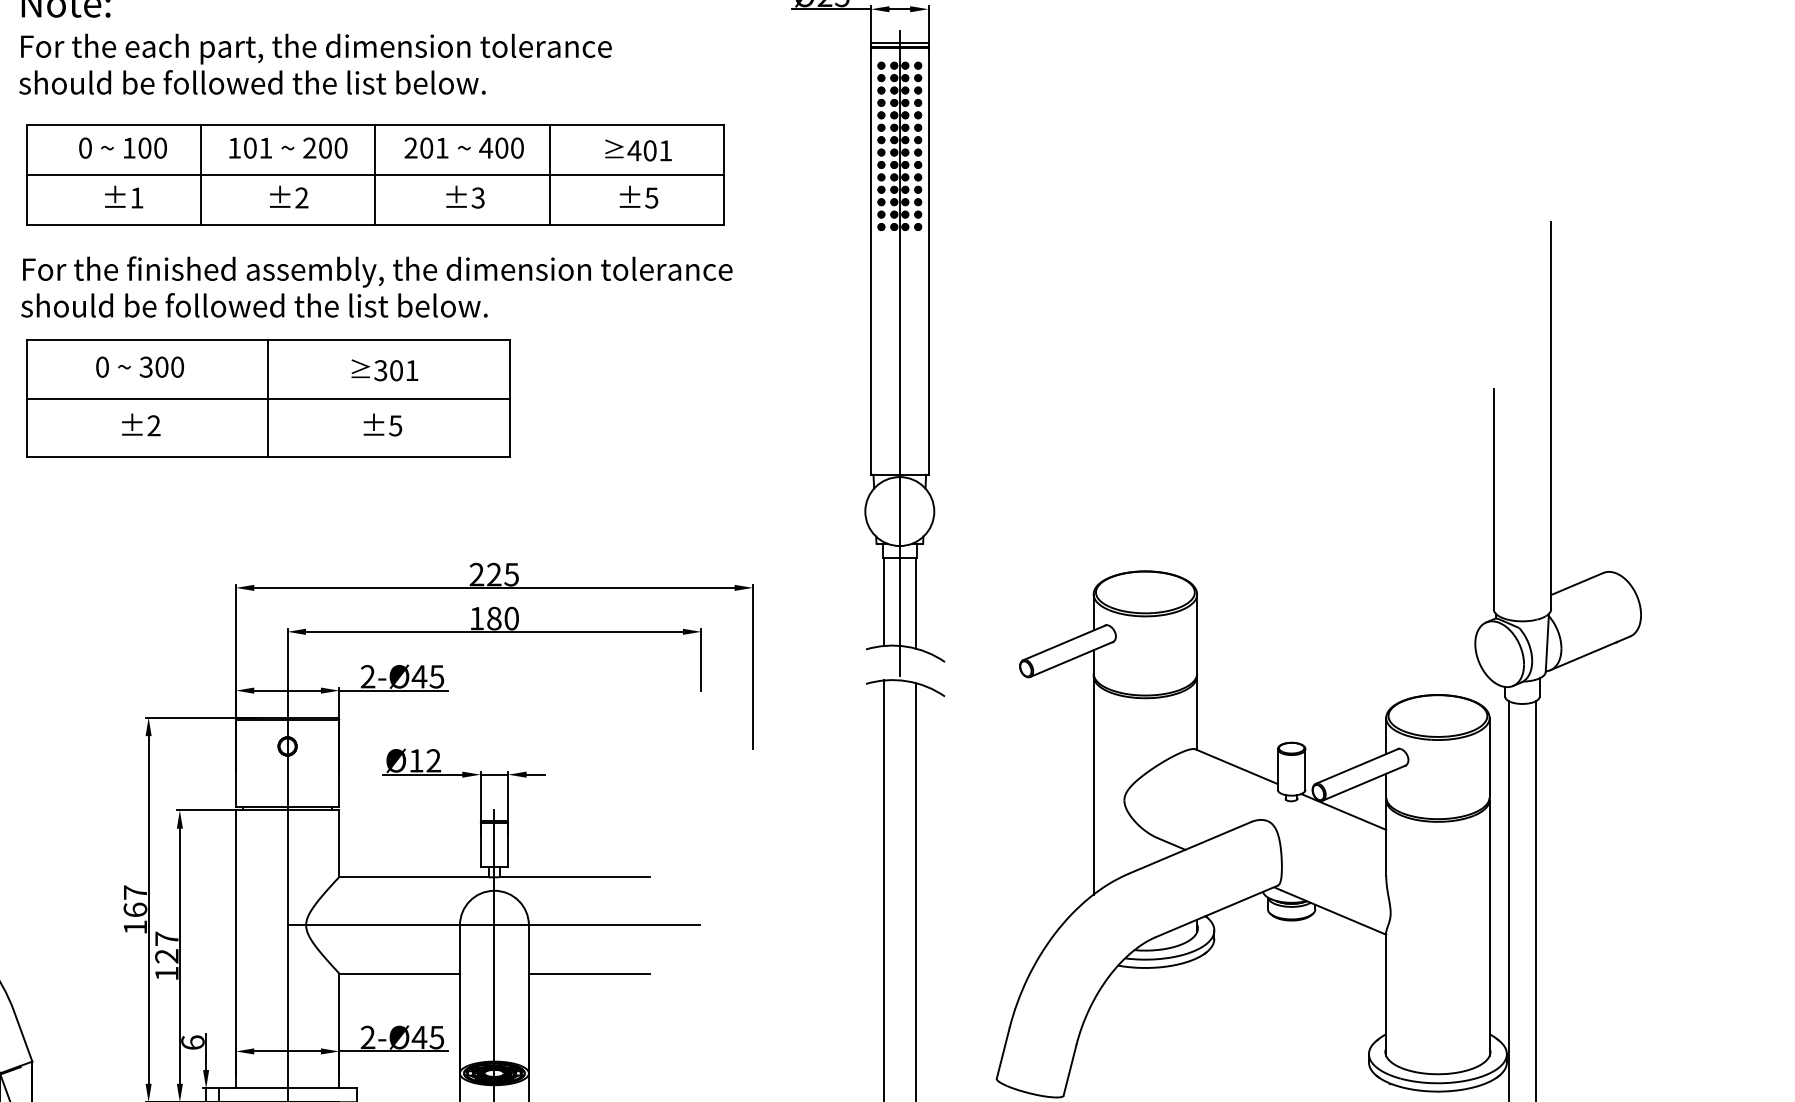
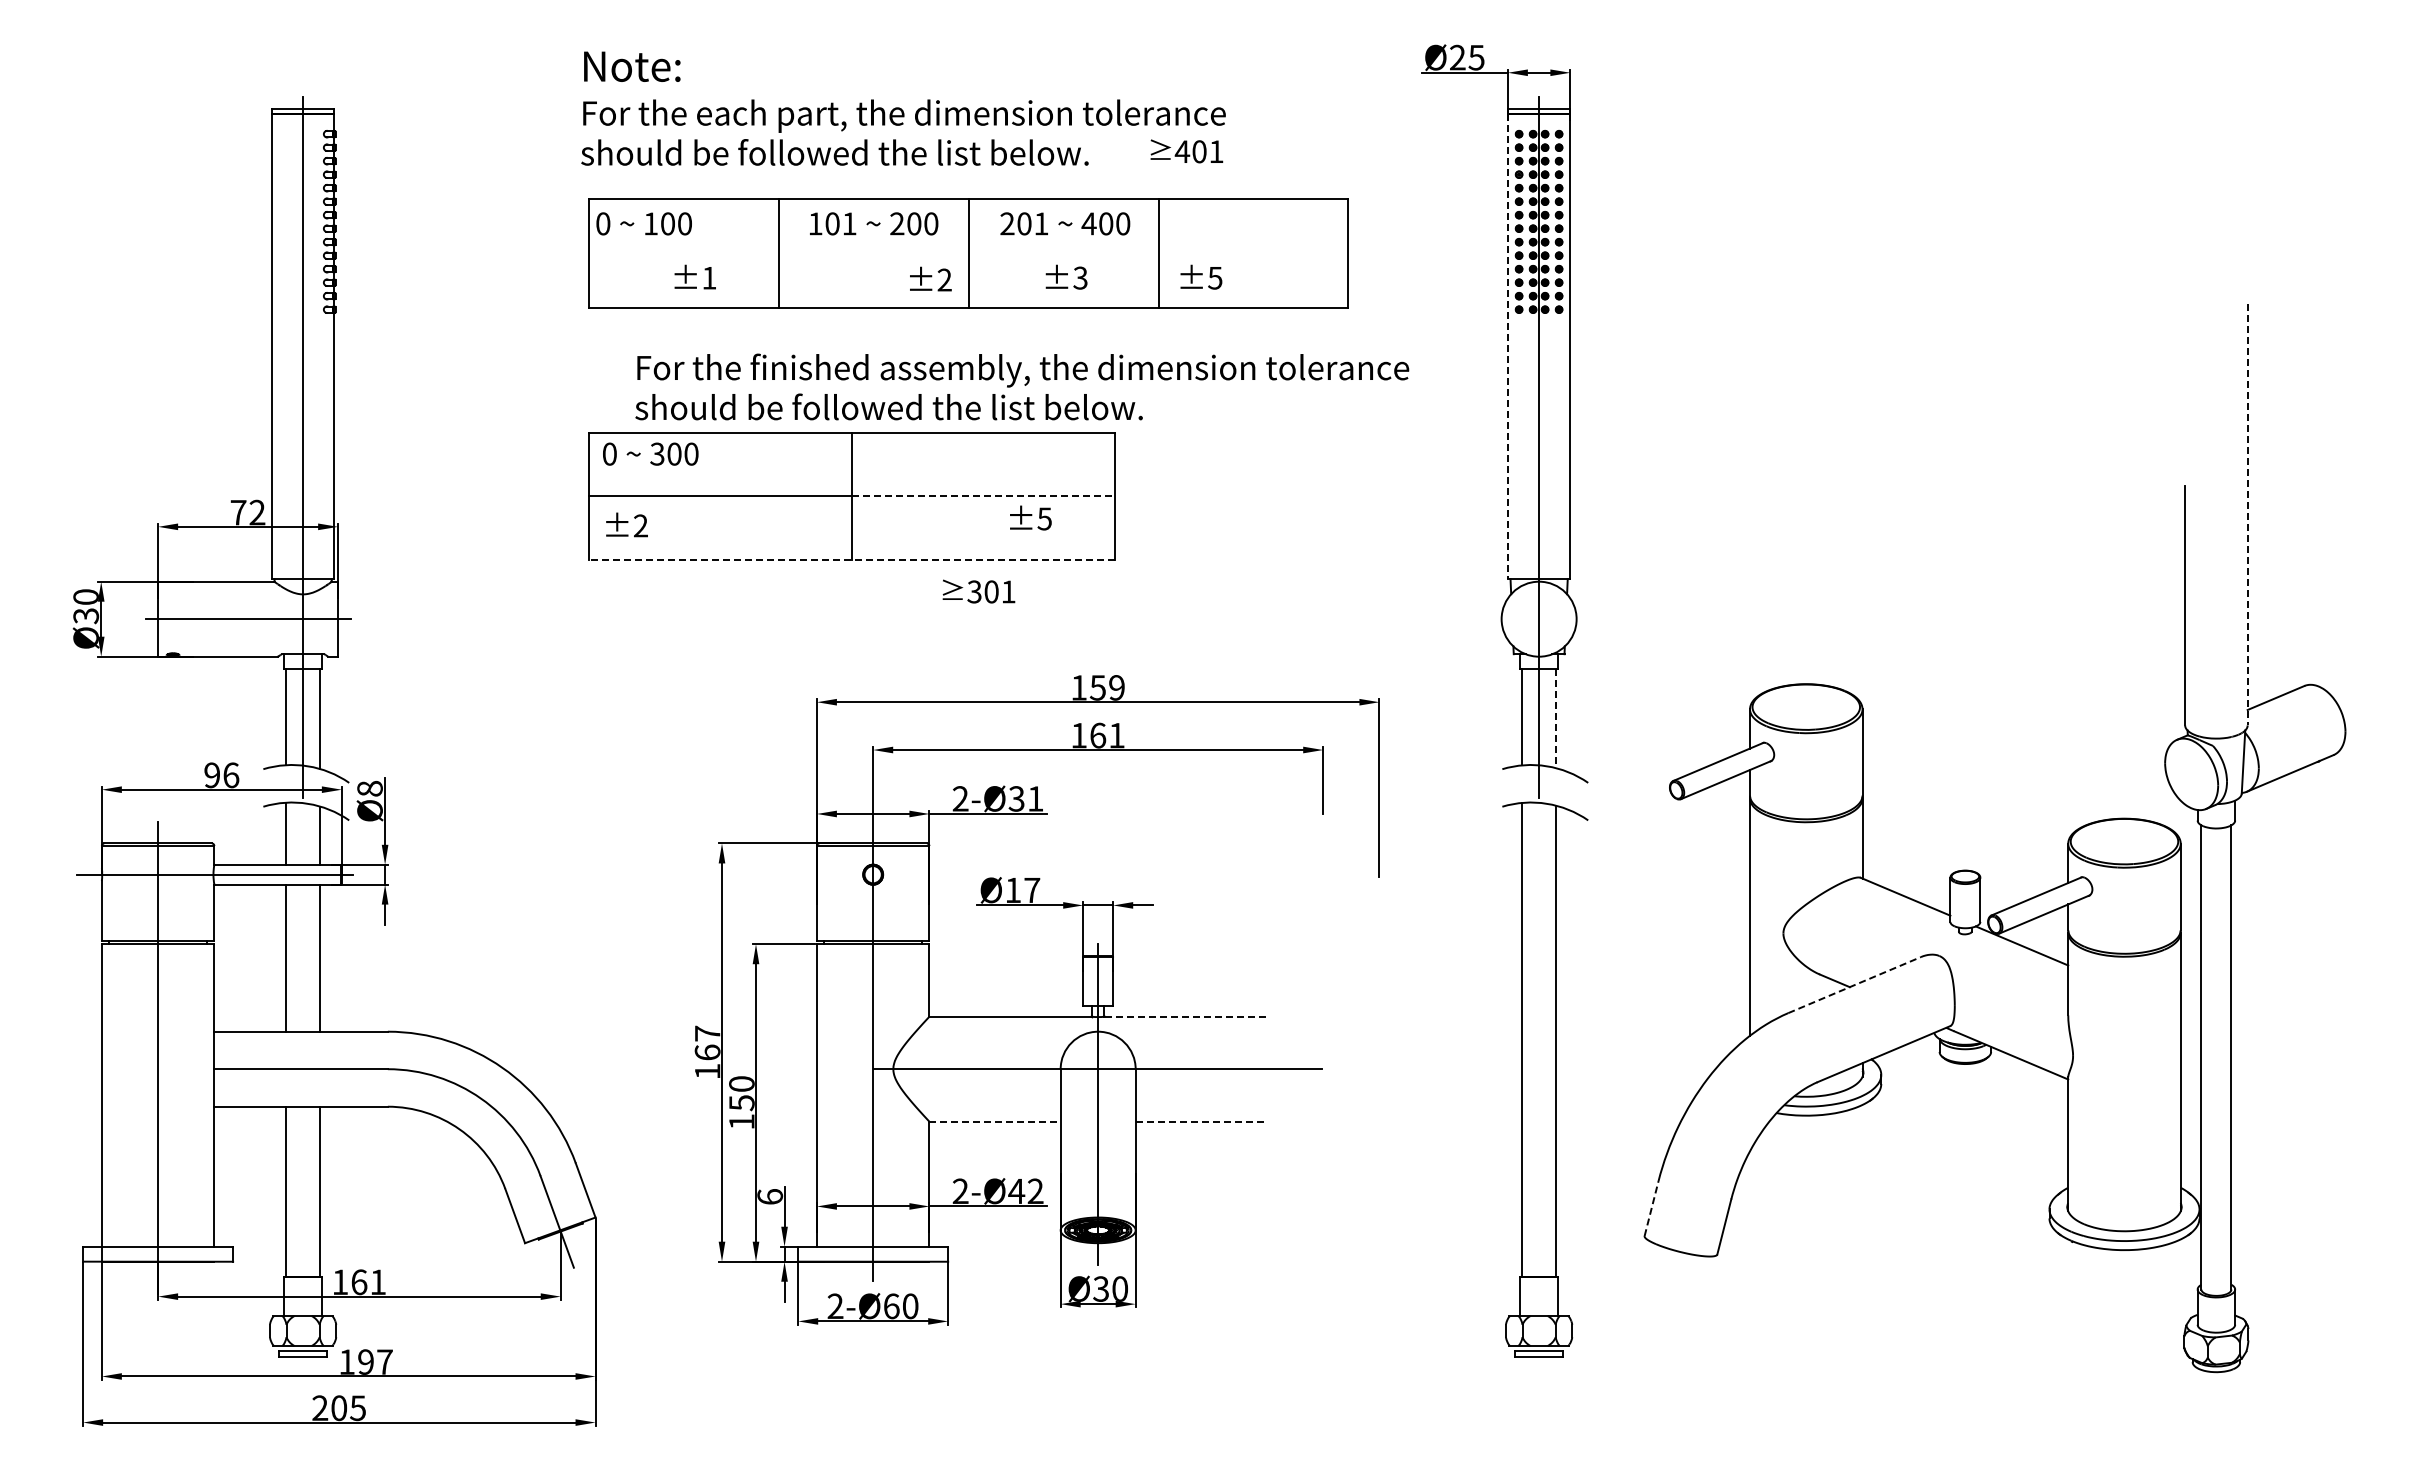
text: (122, 147) -> (643, 223), moved
text: (638, 150) -> (1186, 151), moved
line: (375, 175) -> (968, 253), removed
text: (288, 196) -> (930, 278), moved
text: (639, 196) -> (1201, 276), moved
line: (870, 261) -> (1507, 347), solid -> dashed
text: (377, 286) -> (1022, 386), moved
text: (139, 366) -> (650, 453), moved
text: (384, 370) -> (978, 591), moved
line: (389, 398) -> (984, 496), solid -> dashed
line: (1551, 415) -> (2247, 514), solid -> dashed
text: (140, 424) -> (626, 524), moved
text: (382, 424) -> (1030, 517), moved
line: (268, 457) -> (852, 560), solid -> dashed
text: (493, 574) -> (1097, 687), 225 -> 159
line: (915, 602) -> (1556, 718), solid -> dashed
text: (503, 618) -> (1107, 735), 180 -> 161
text: (427, 676) -> (1025, 798), 2-Ø45 -> 2-Ø31
text: (434, 760) -> (1032, 889), Ø12 -> Ø17
line: (1190, 847) -> (1855, 984), solid -> dashed
line: (575, 876) -> (1186, 1016), solid -> dashed
text: (166, 947) -> (741, 1093), 127 -> 150
line: (400, 973) -> (995, 1121), solid -> dashed
line: (589, 973) -> (1201, 1121), solid -> dashed
text: (436, 1037) -> (1035, 1191), 2-Ø45 -> 2-Ø42
line: (1003, 1053) -> (1651, 1208), solid -> dashed

